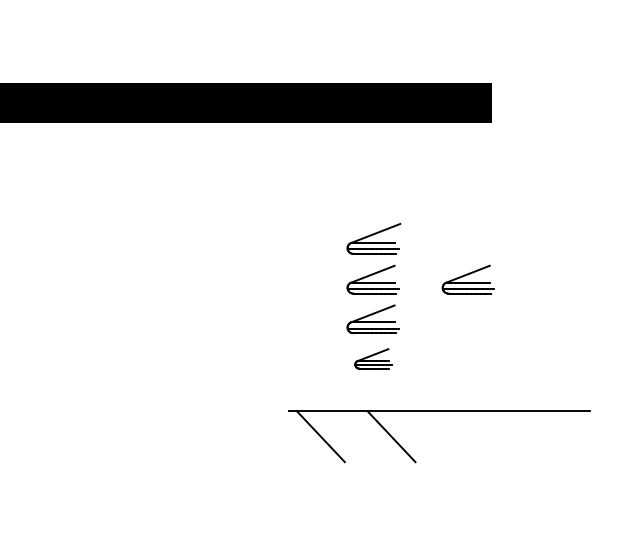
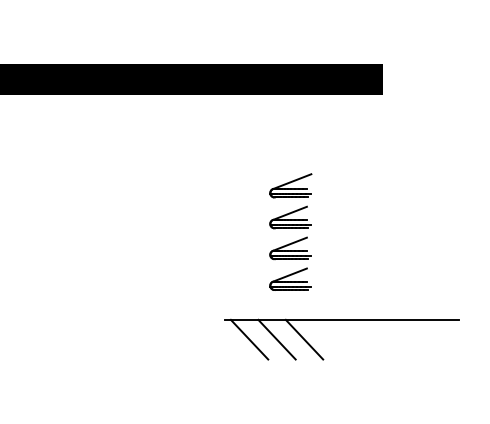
part: (468, 279) -> (364, 217), removed
part: (373, 357) -> (290, 278), size x1.43
line: (355, 436) -> (276, 339), added

